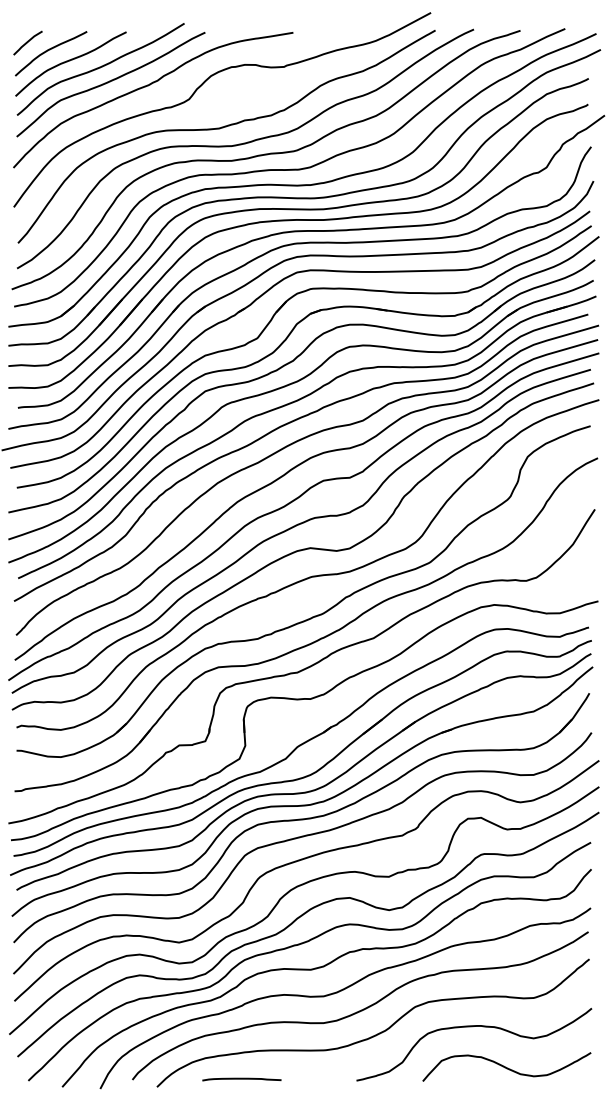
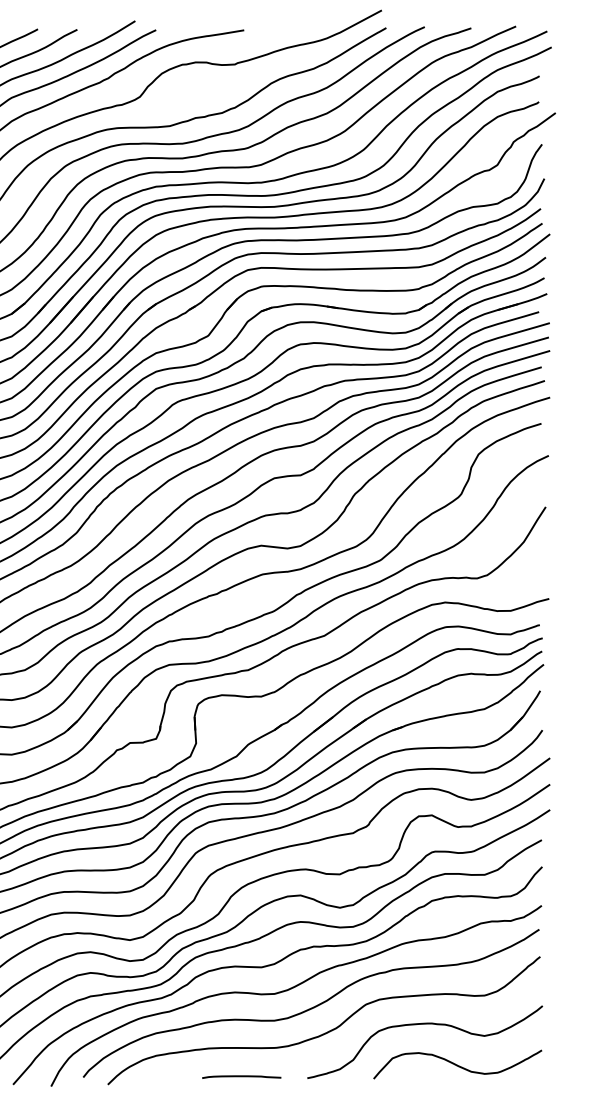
curve: (241, 1079) -> (241, 1077), moved

